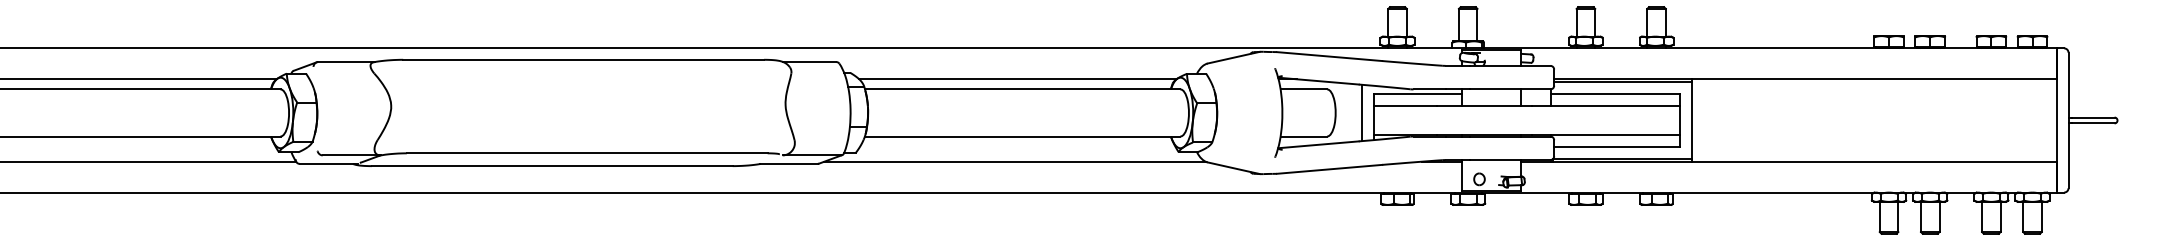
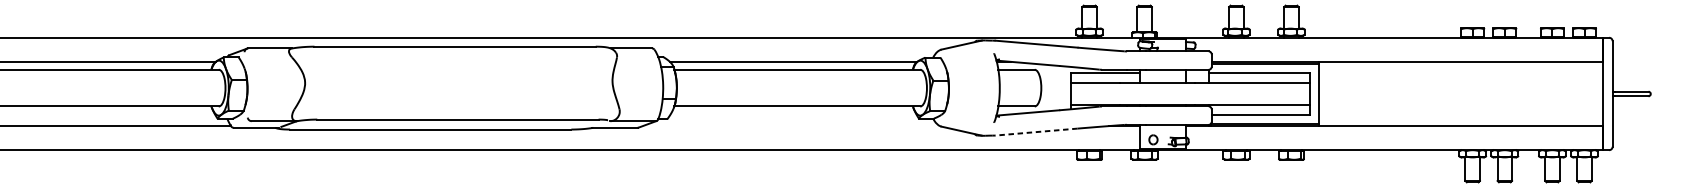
line: (1362, 112) -> (1062, 87), removed
line: (1014, 161) -> (790, 125), removed
line: (1329, 169) -> (1036, 132), solid -> dashed

